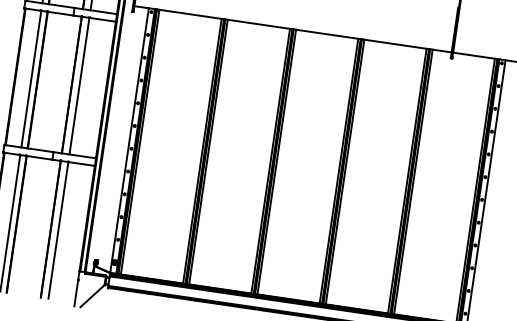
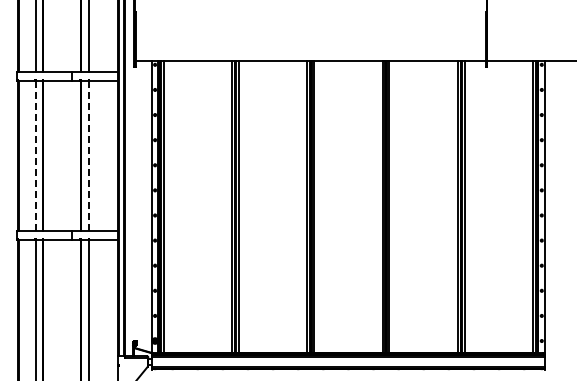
line: (31, 79) -> (36, 156), solid -> dashed
line: (79, 85) -> (89, 155), solid -> dashed

